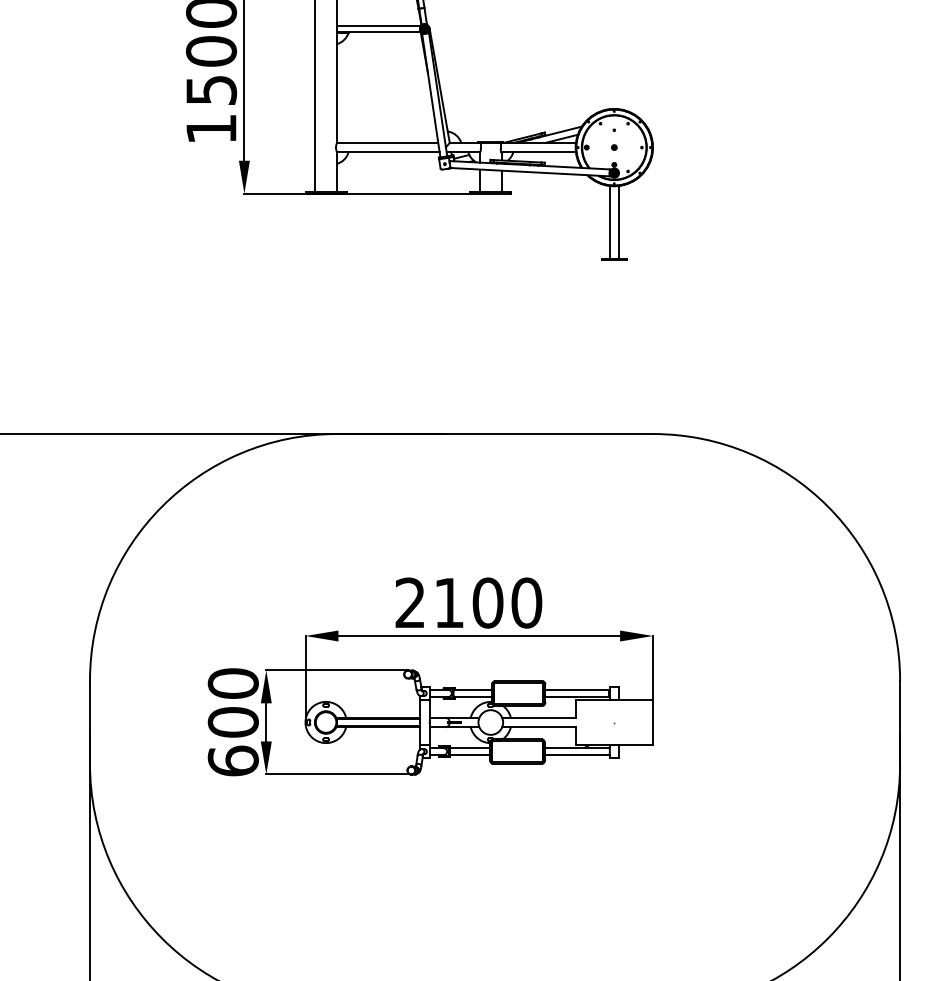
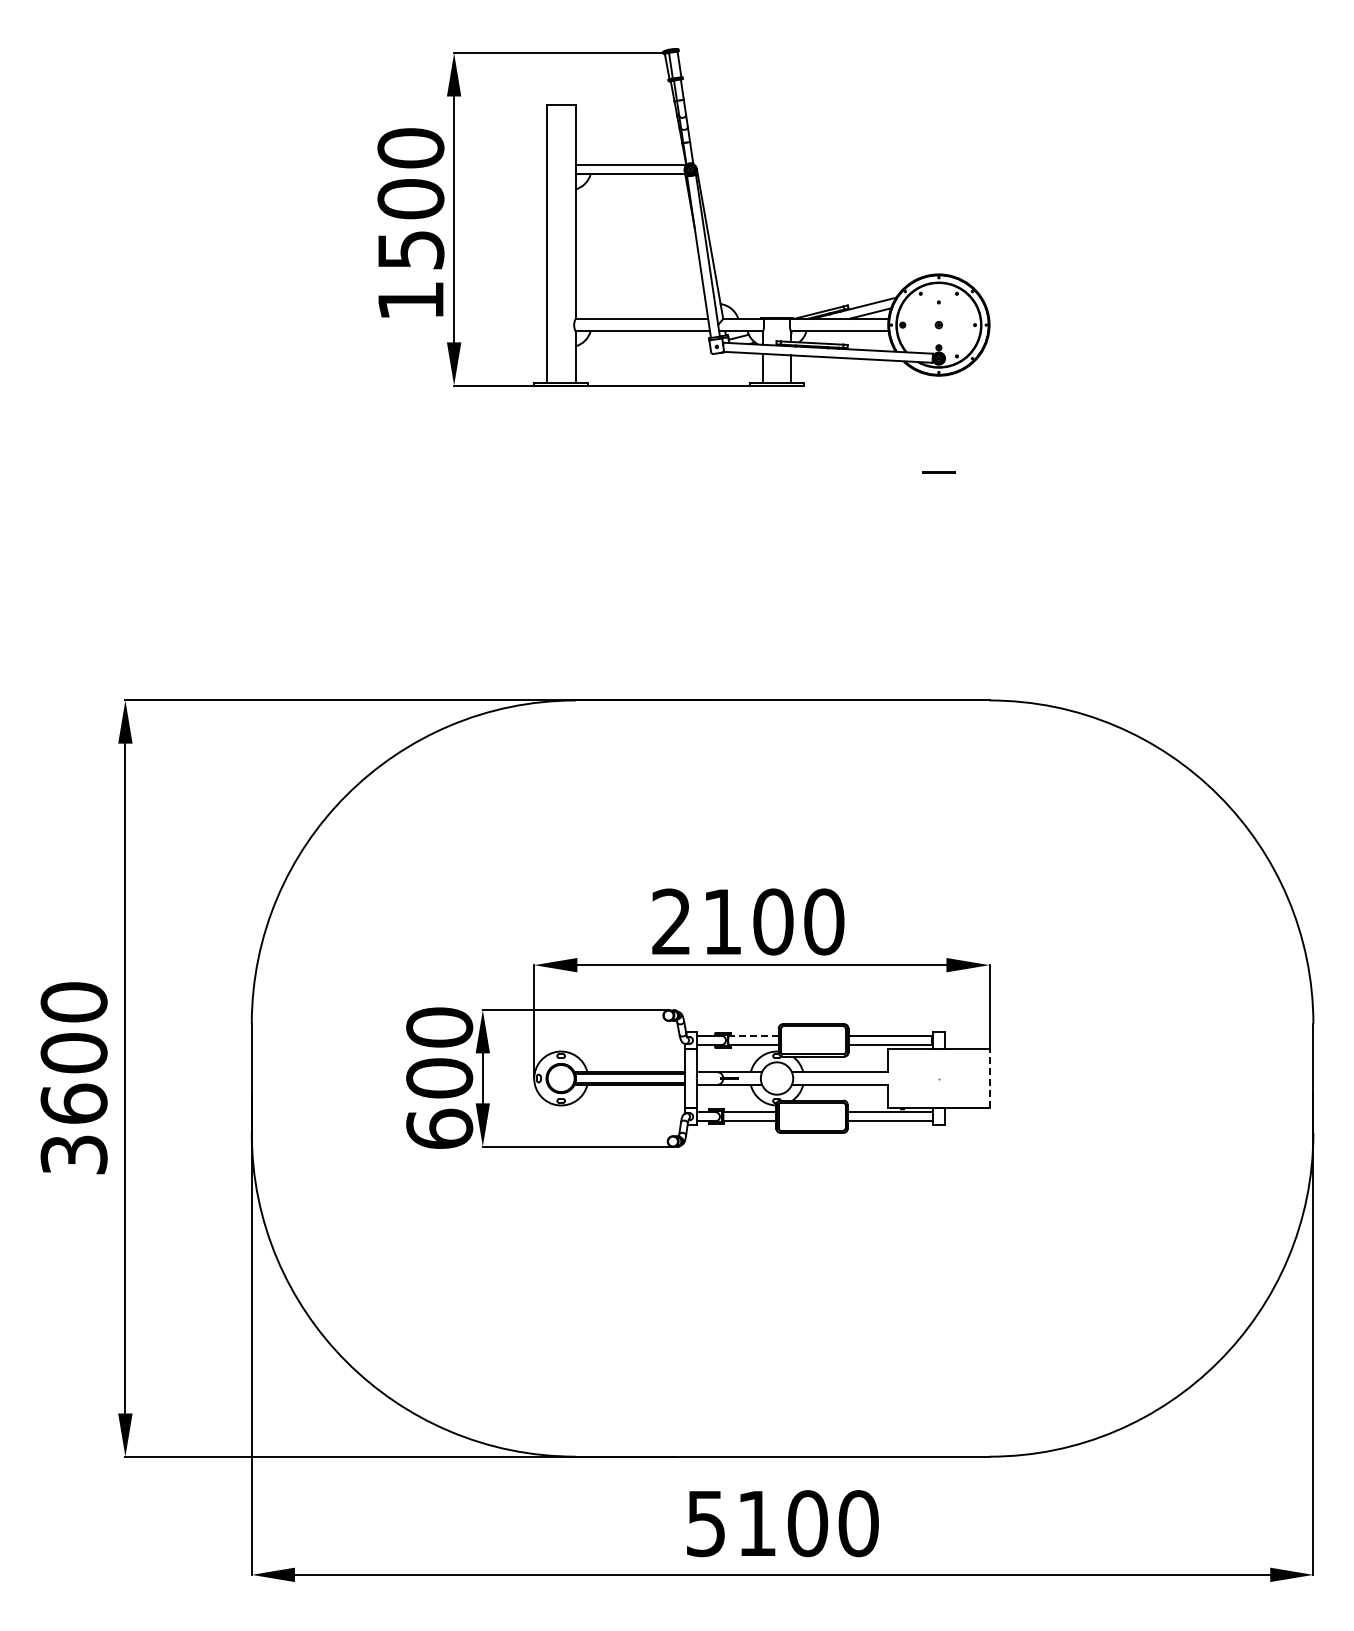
line: (609, 222) -> (932, 423), removed
line: (619, 222) -> (945, 423), removed
line: (472, 689) -> (753, 1035), solid -> dashed
line: (652, 722) -> (989, 1078), solid -> dashed

